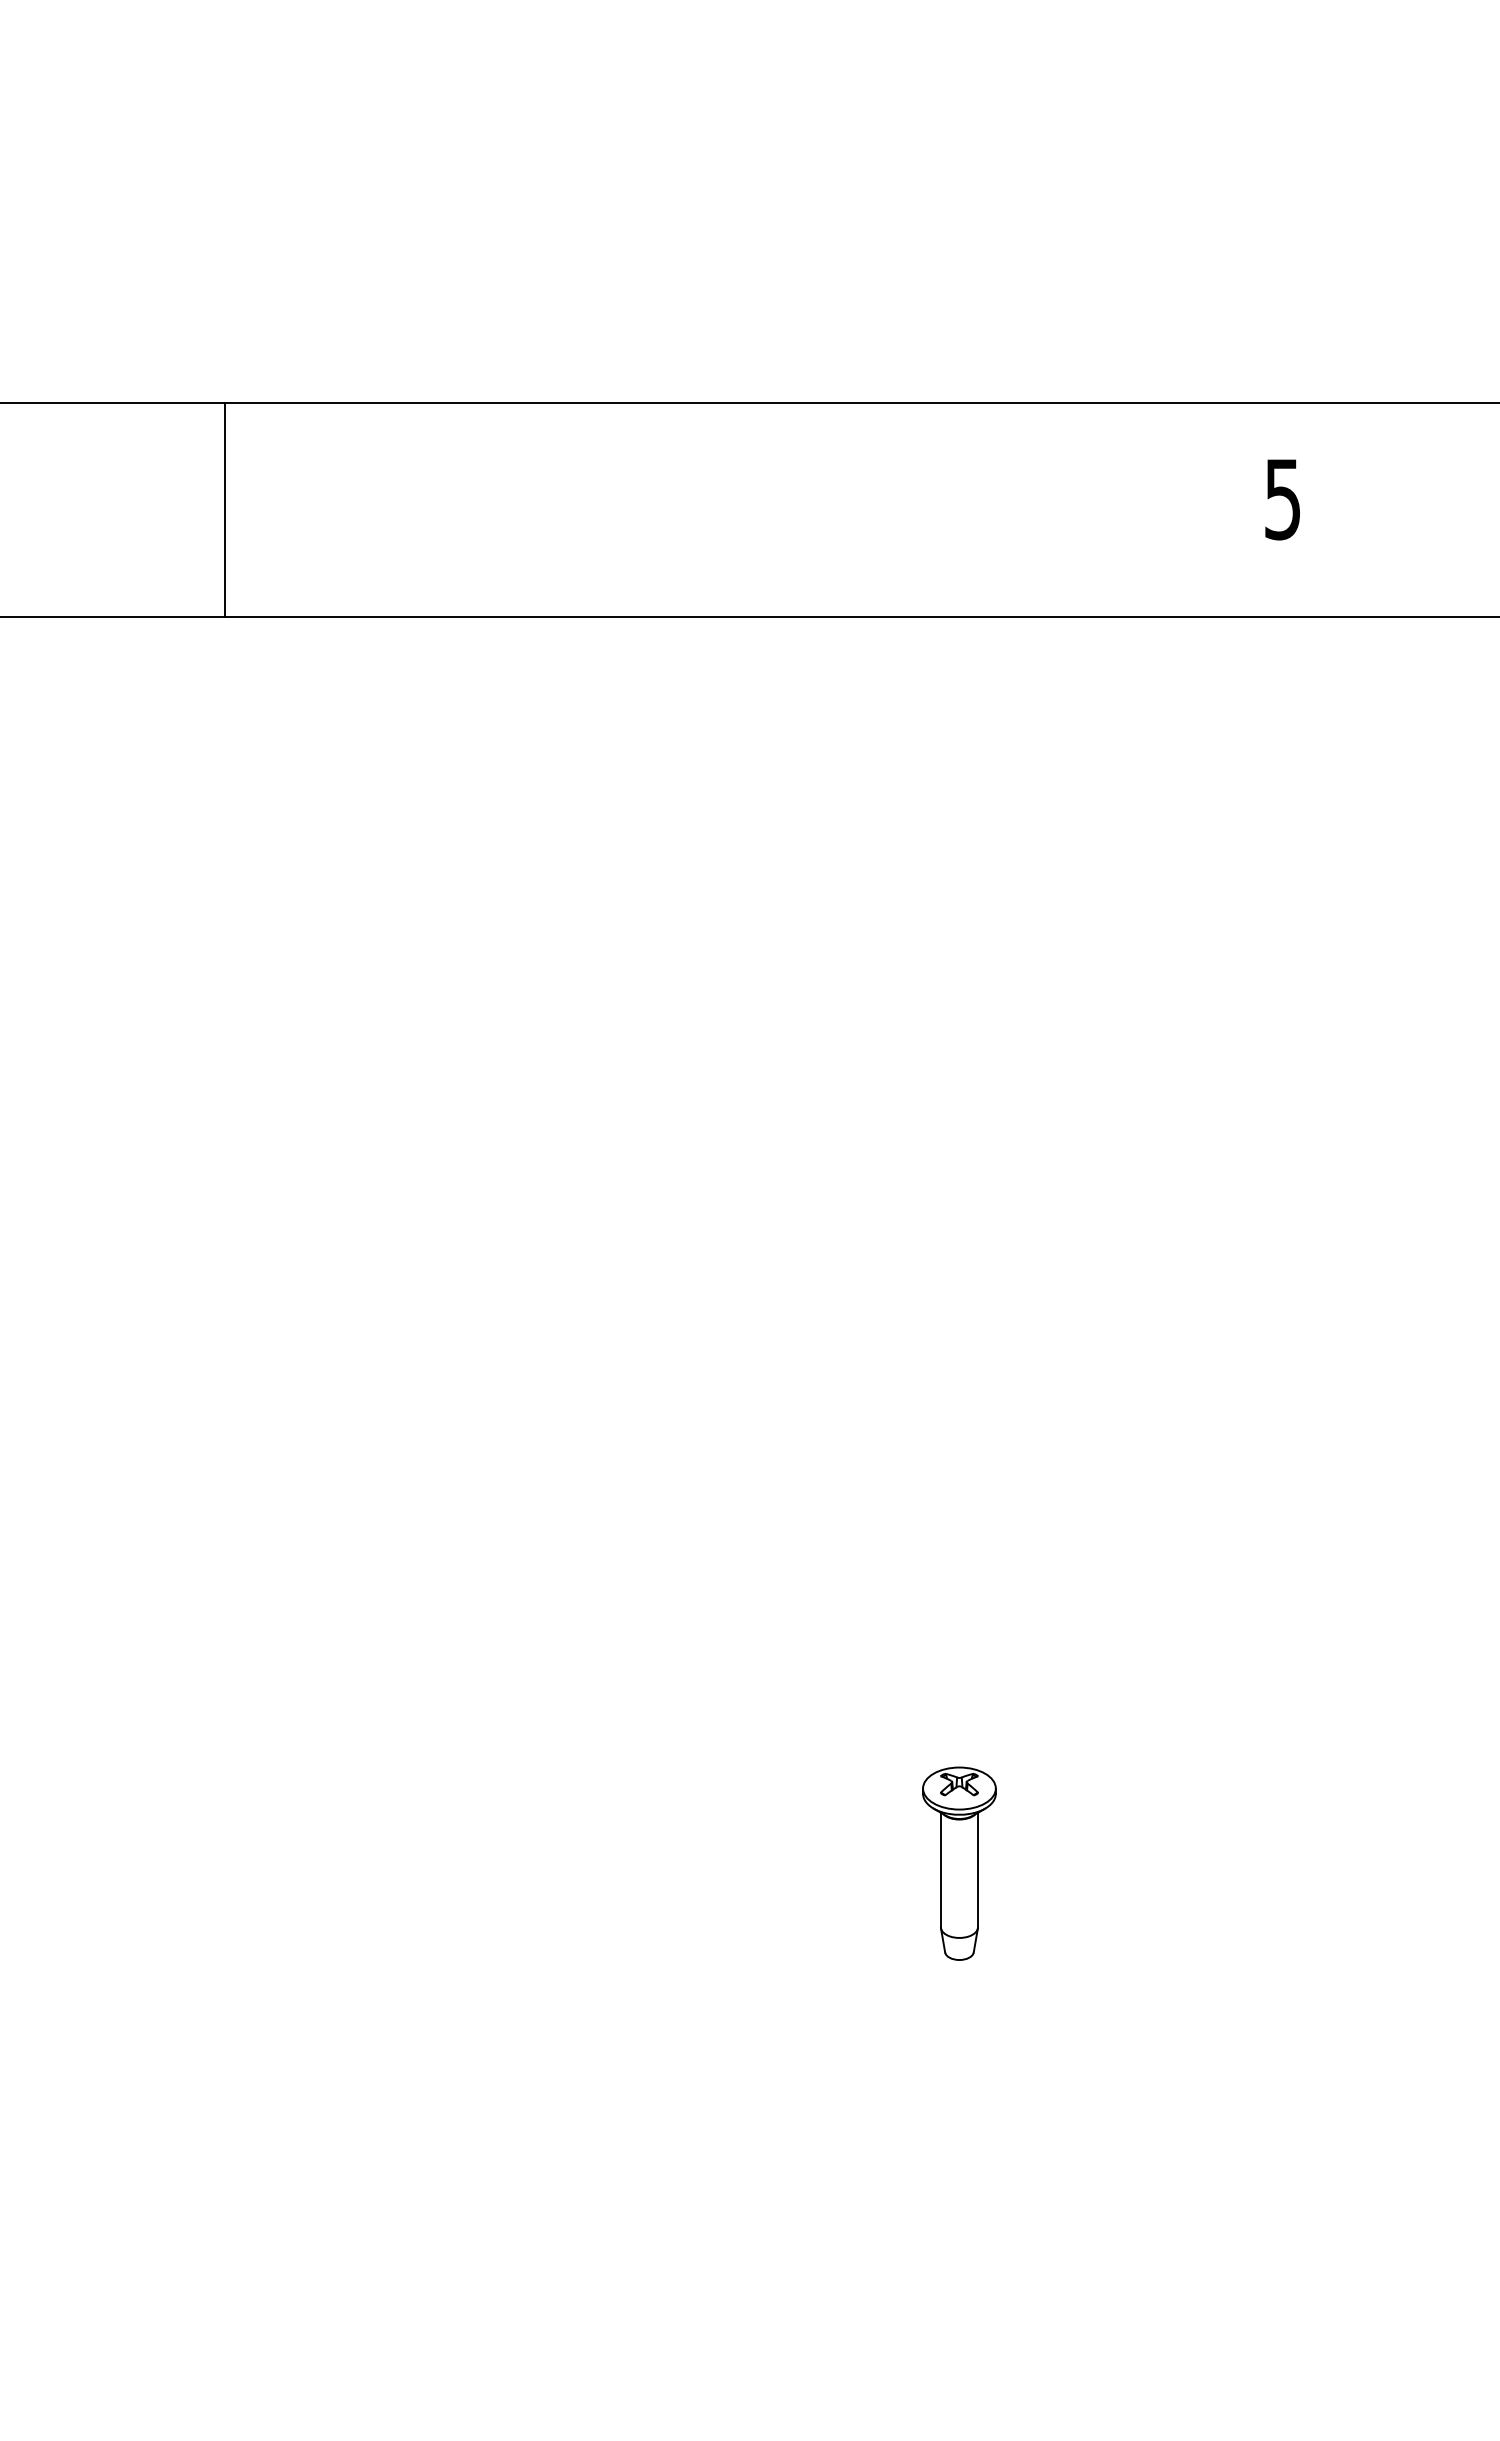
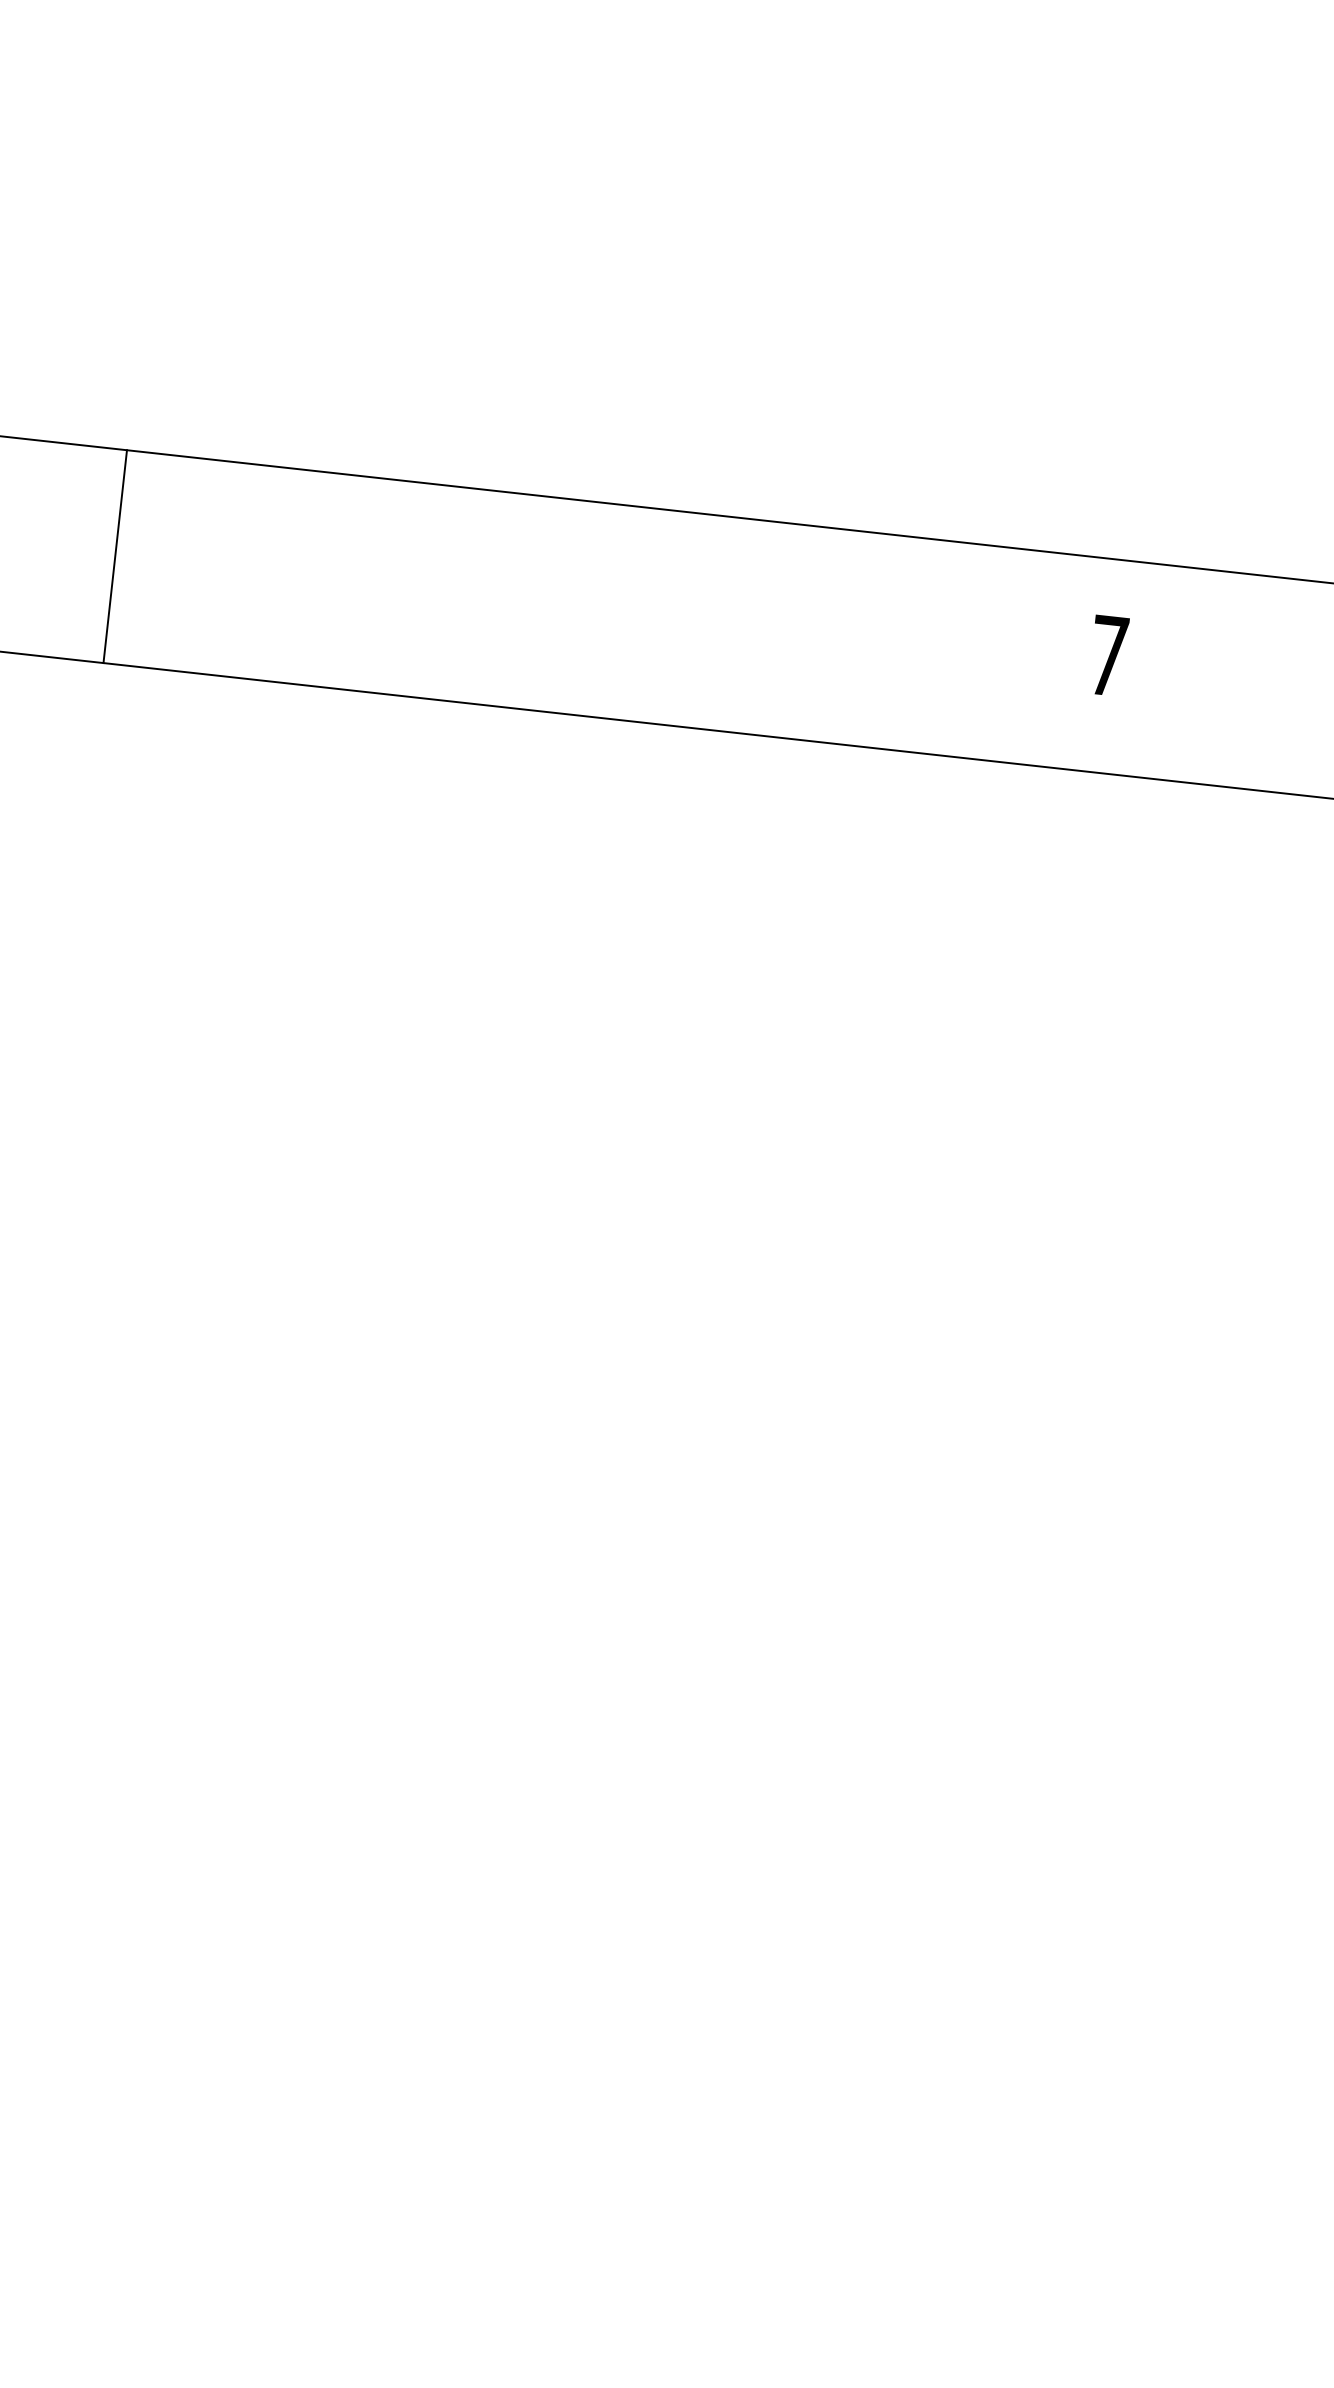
text: (1282, 499) -> (1108, 655), 5 -> 7
line: (224, 509) -> (115, 556), moved
part: (959, 1863) -> (637, 1976), removed

